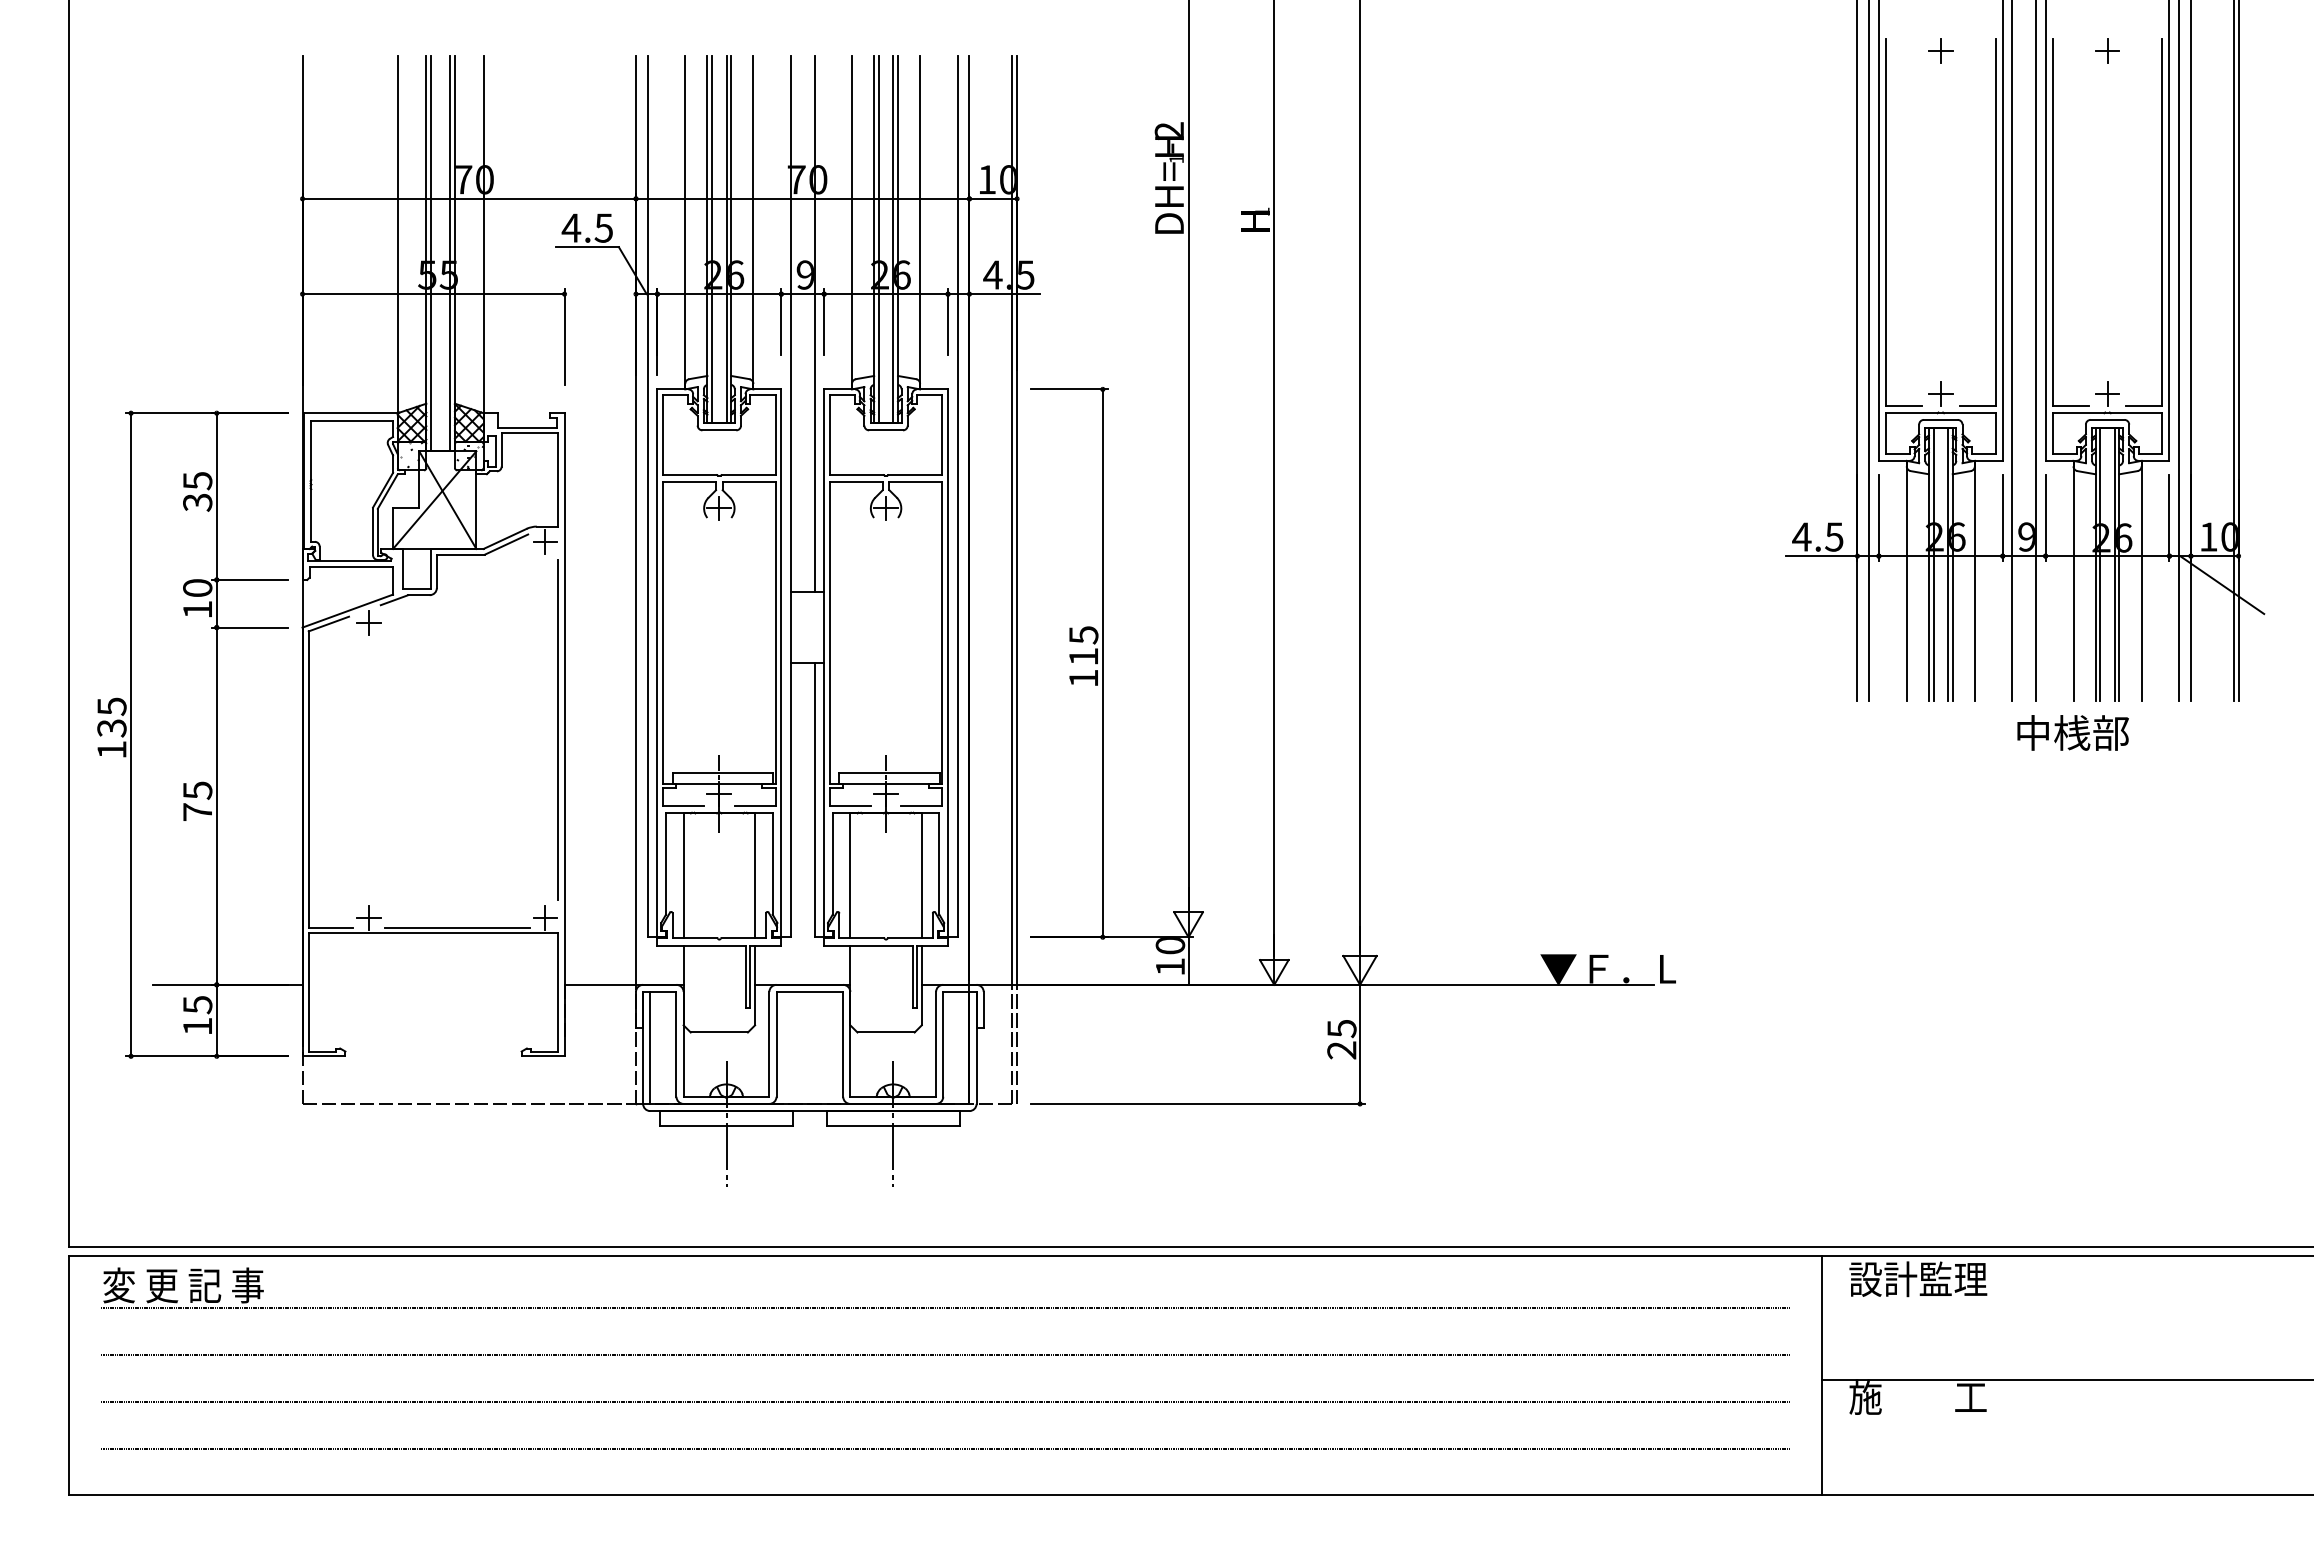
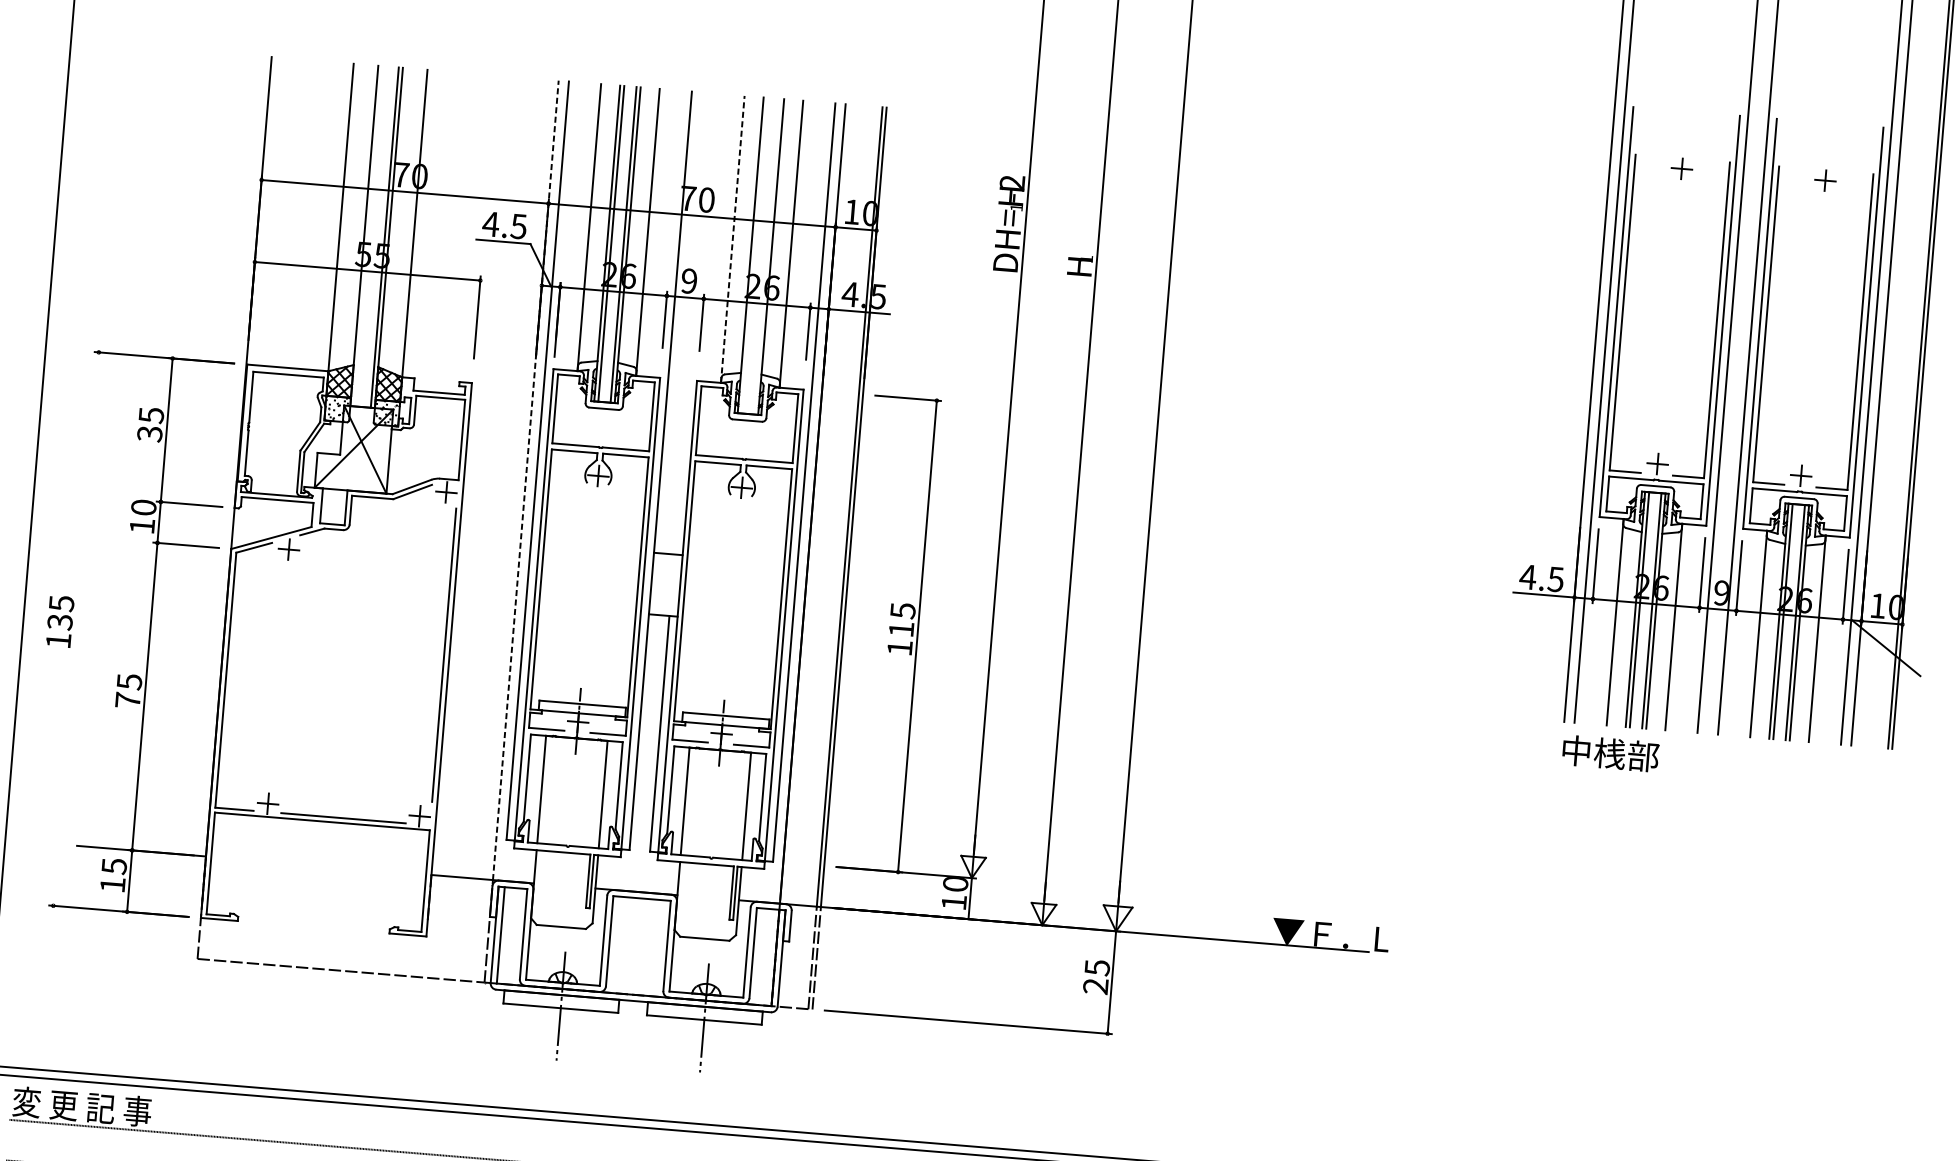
line: (852, 222) -> (733, 239), solid -> dashed
line: (878, 238) -> (754, 254), removed
line: (893, 238) -> (767, 255), removed
line: (431, 253) -> (368, 236), removed
line: (814, 323) -> (693, 323), removed
line: (635, 519) -> (525, 479), solid -> dashed
text: (2072, 732) -> (1610, 753), moved
line: (131, 734) -> (76, 628), removed

